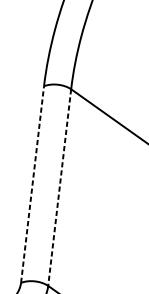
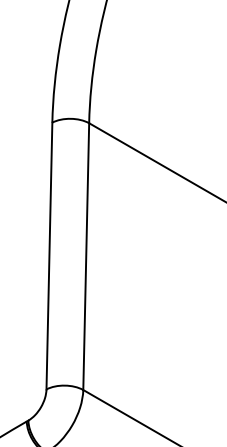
line: (32, 184) -> (49, 255), dashed -> solid
line: (59, 188) -> (86, 257), dashed -> solid

